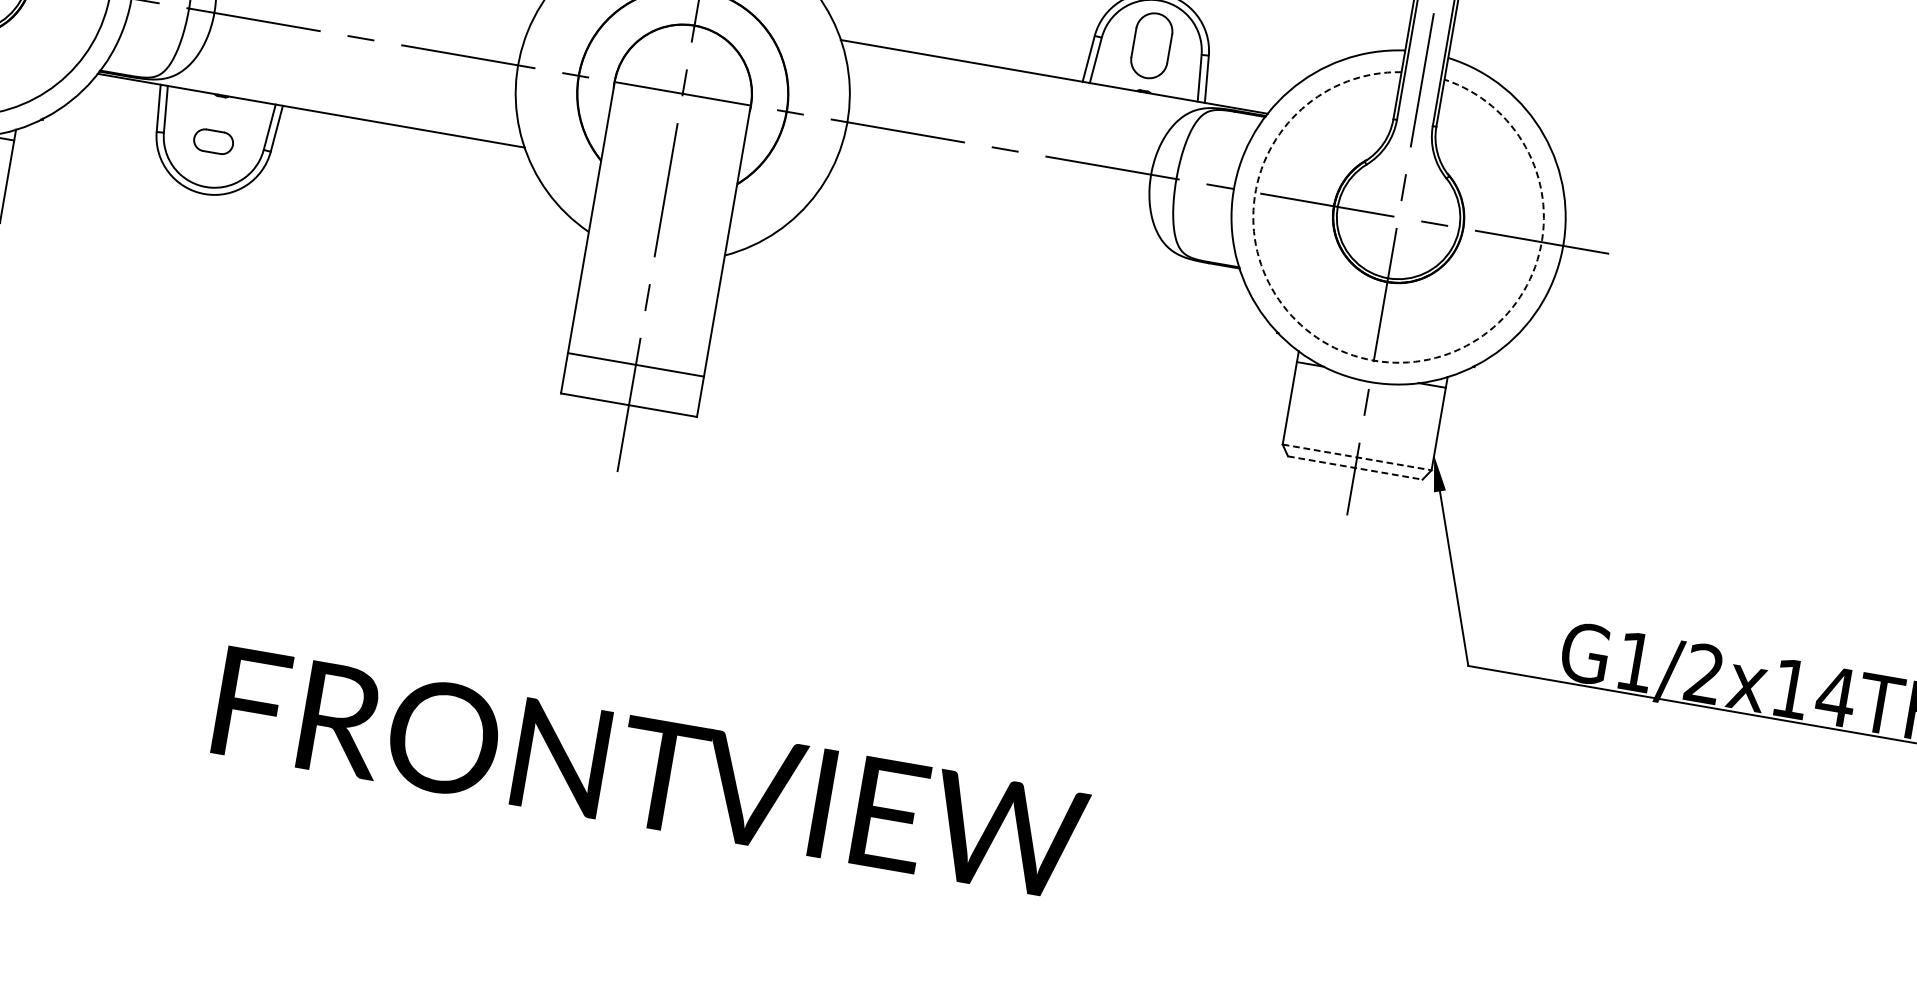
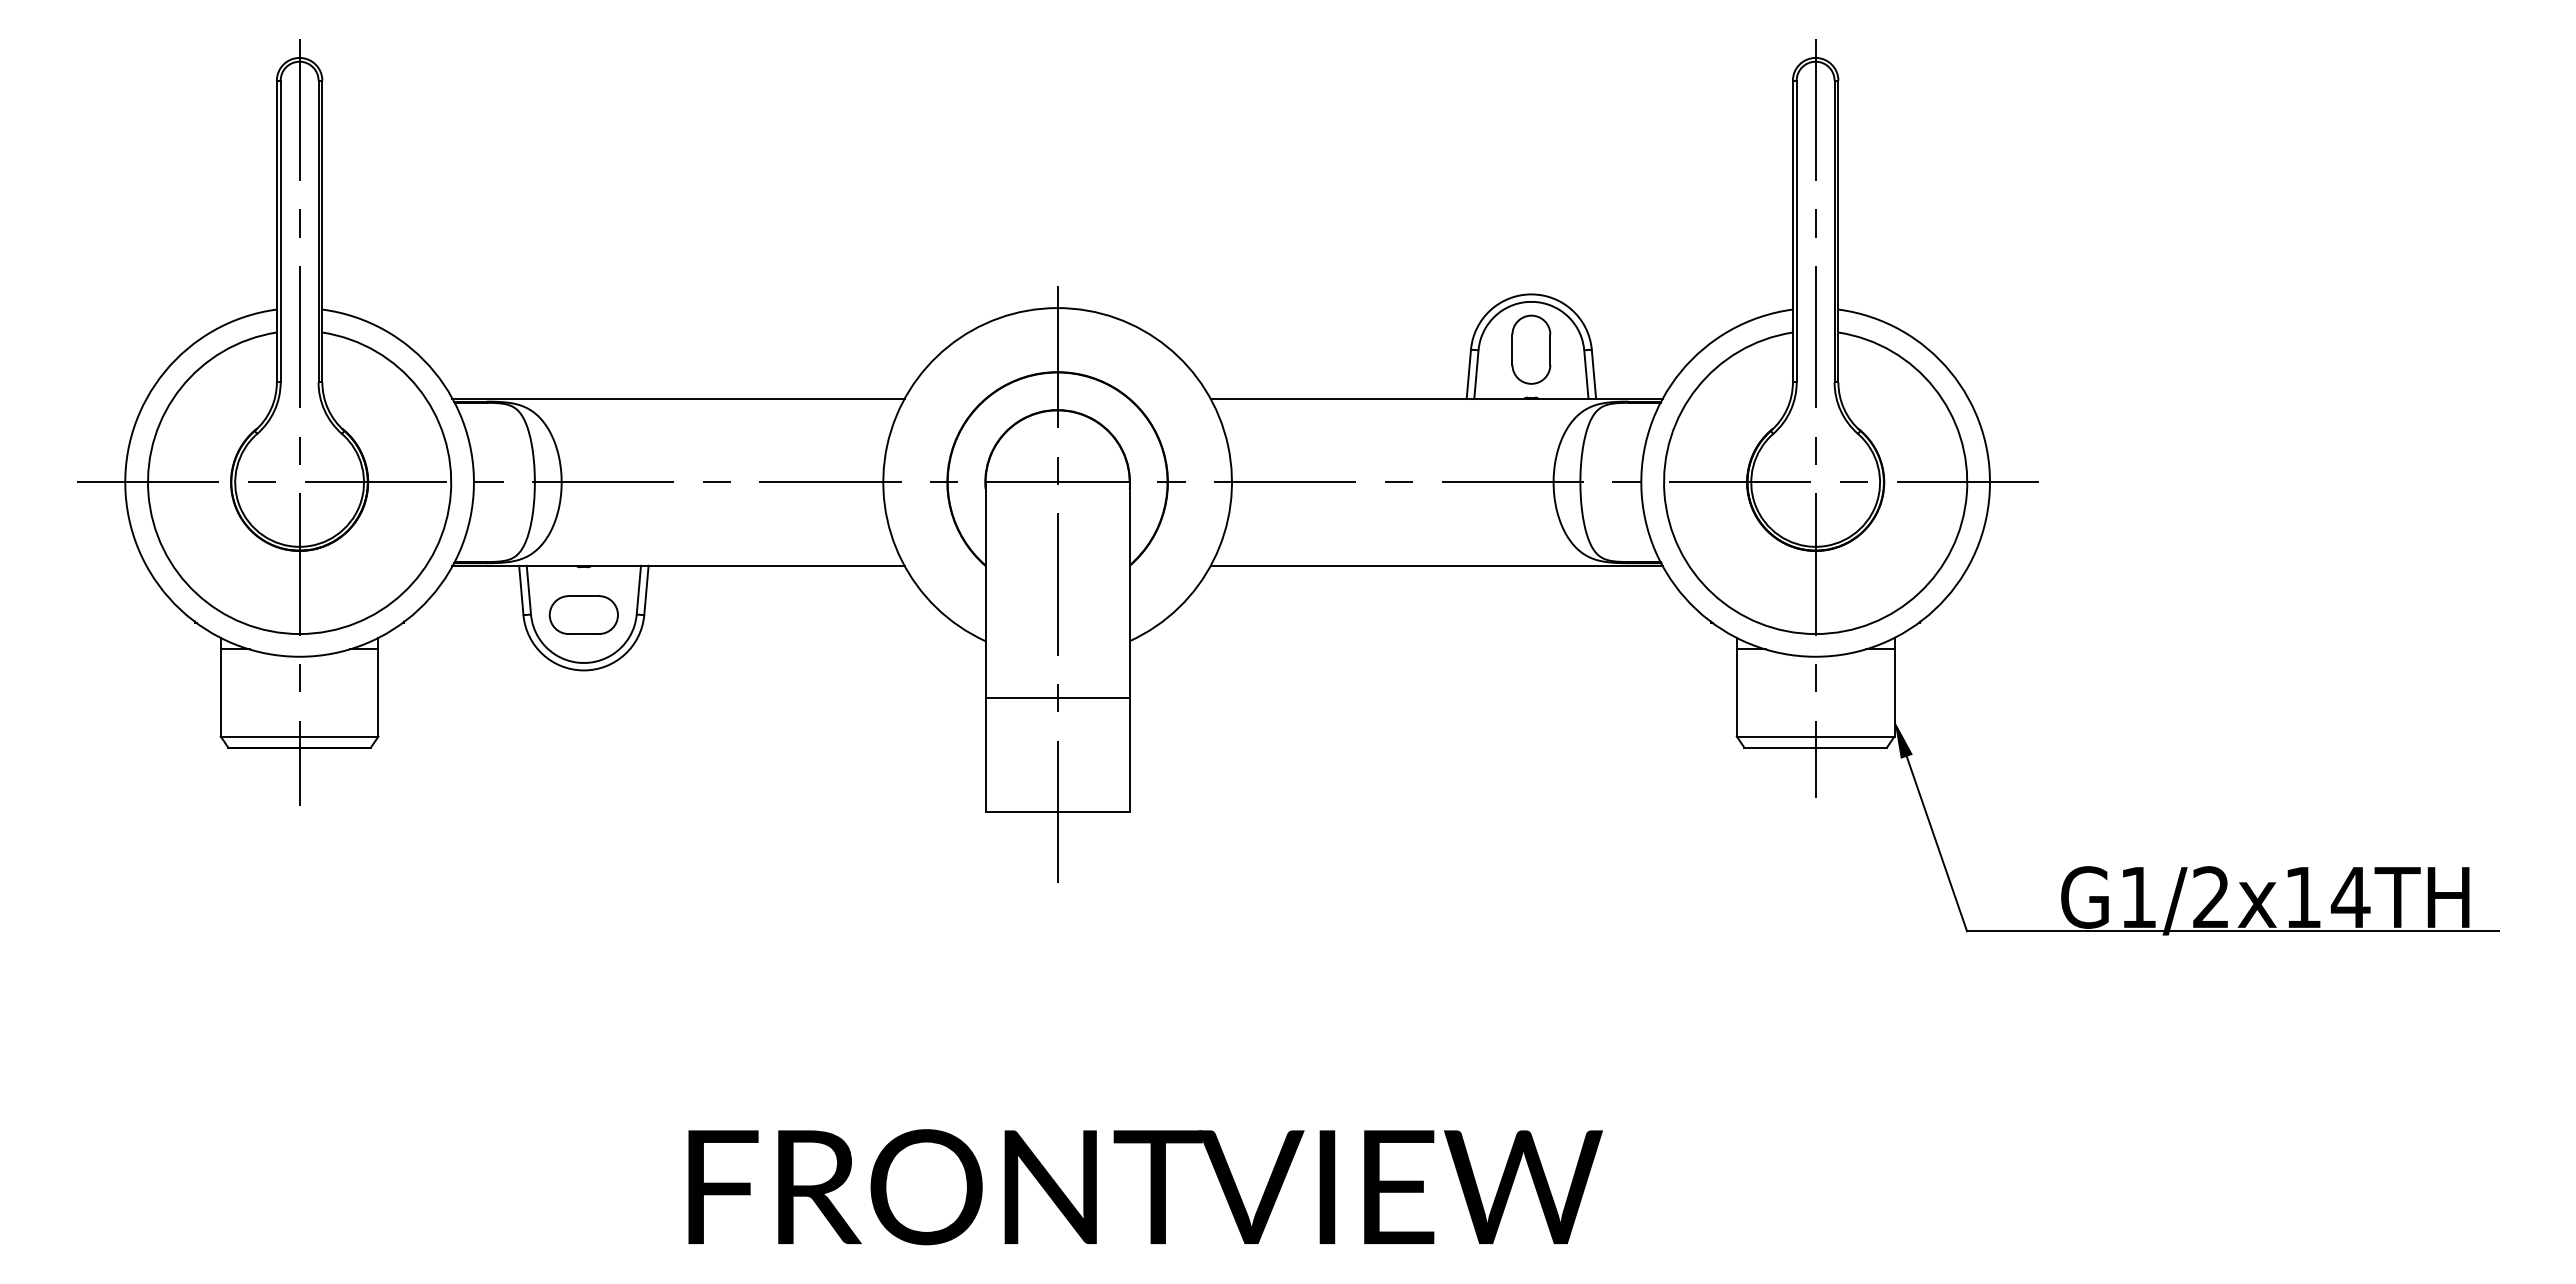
part: (213, 141) -> (583, 614), size x1.67
line: (1026, 234) -> (1436, 565), added
arc: (1373, 361) -> (1815, 634), dashed -> solid
line: (635, 364) -> (1057, 698), moved
line: (1357, 457) -> (1815, 736), dashed -> solid
line: (1356, 467) -> (1816, 747), dashed -> solid

